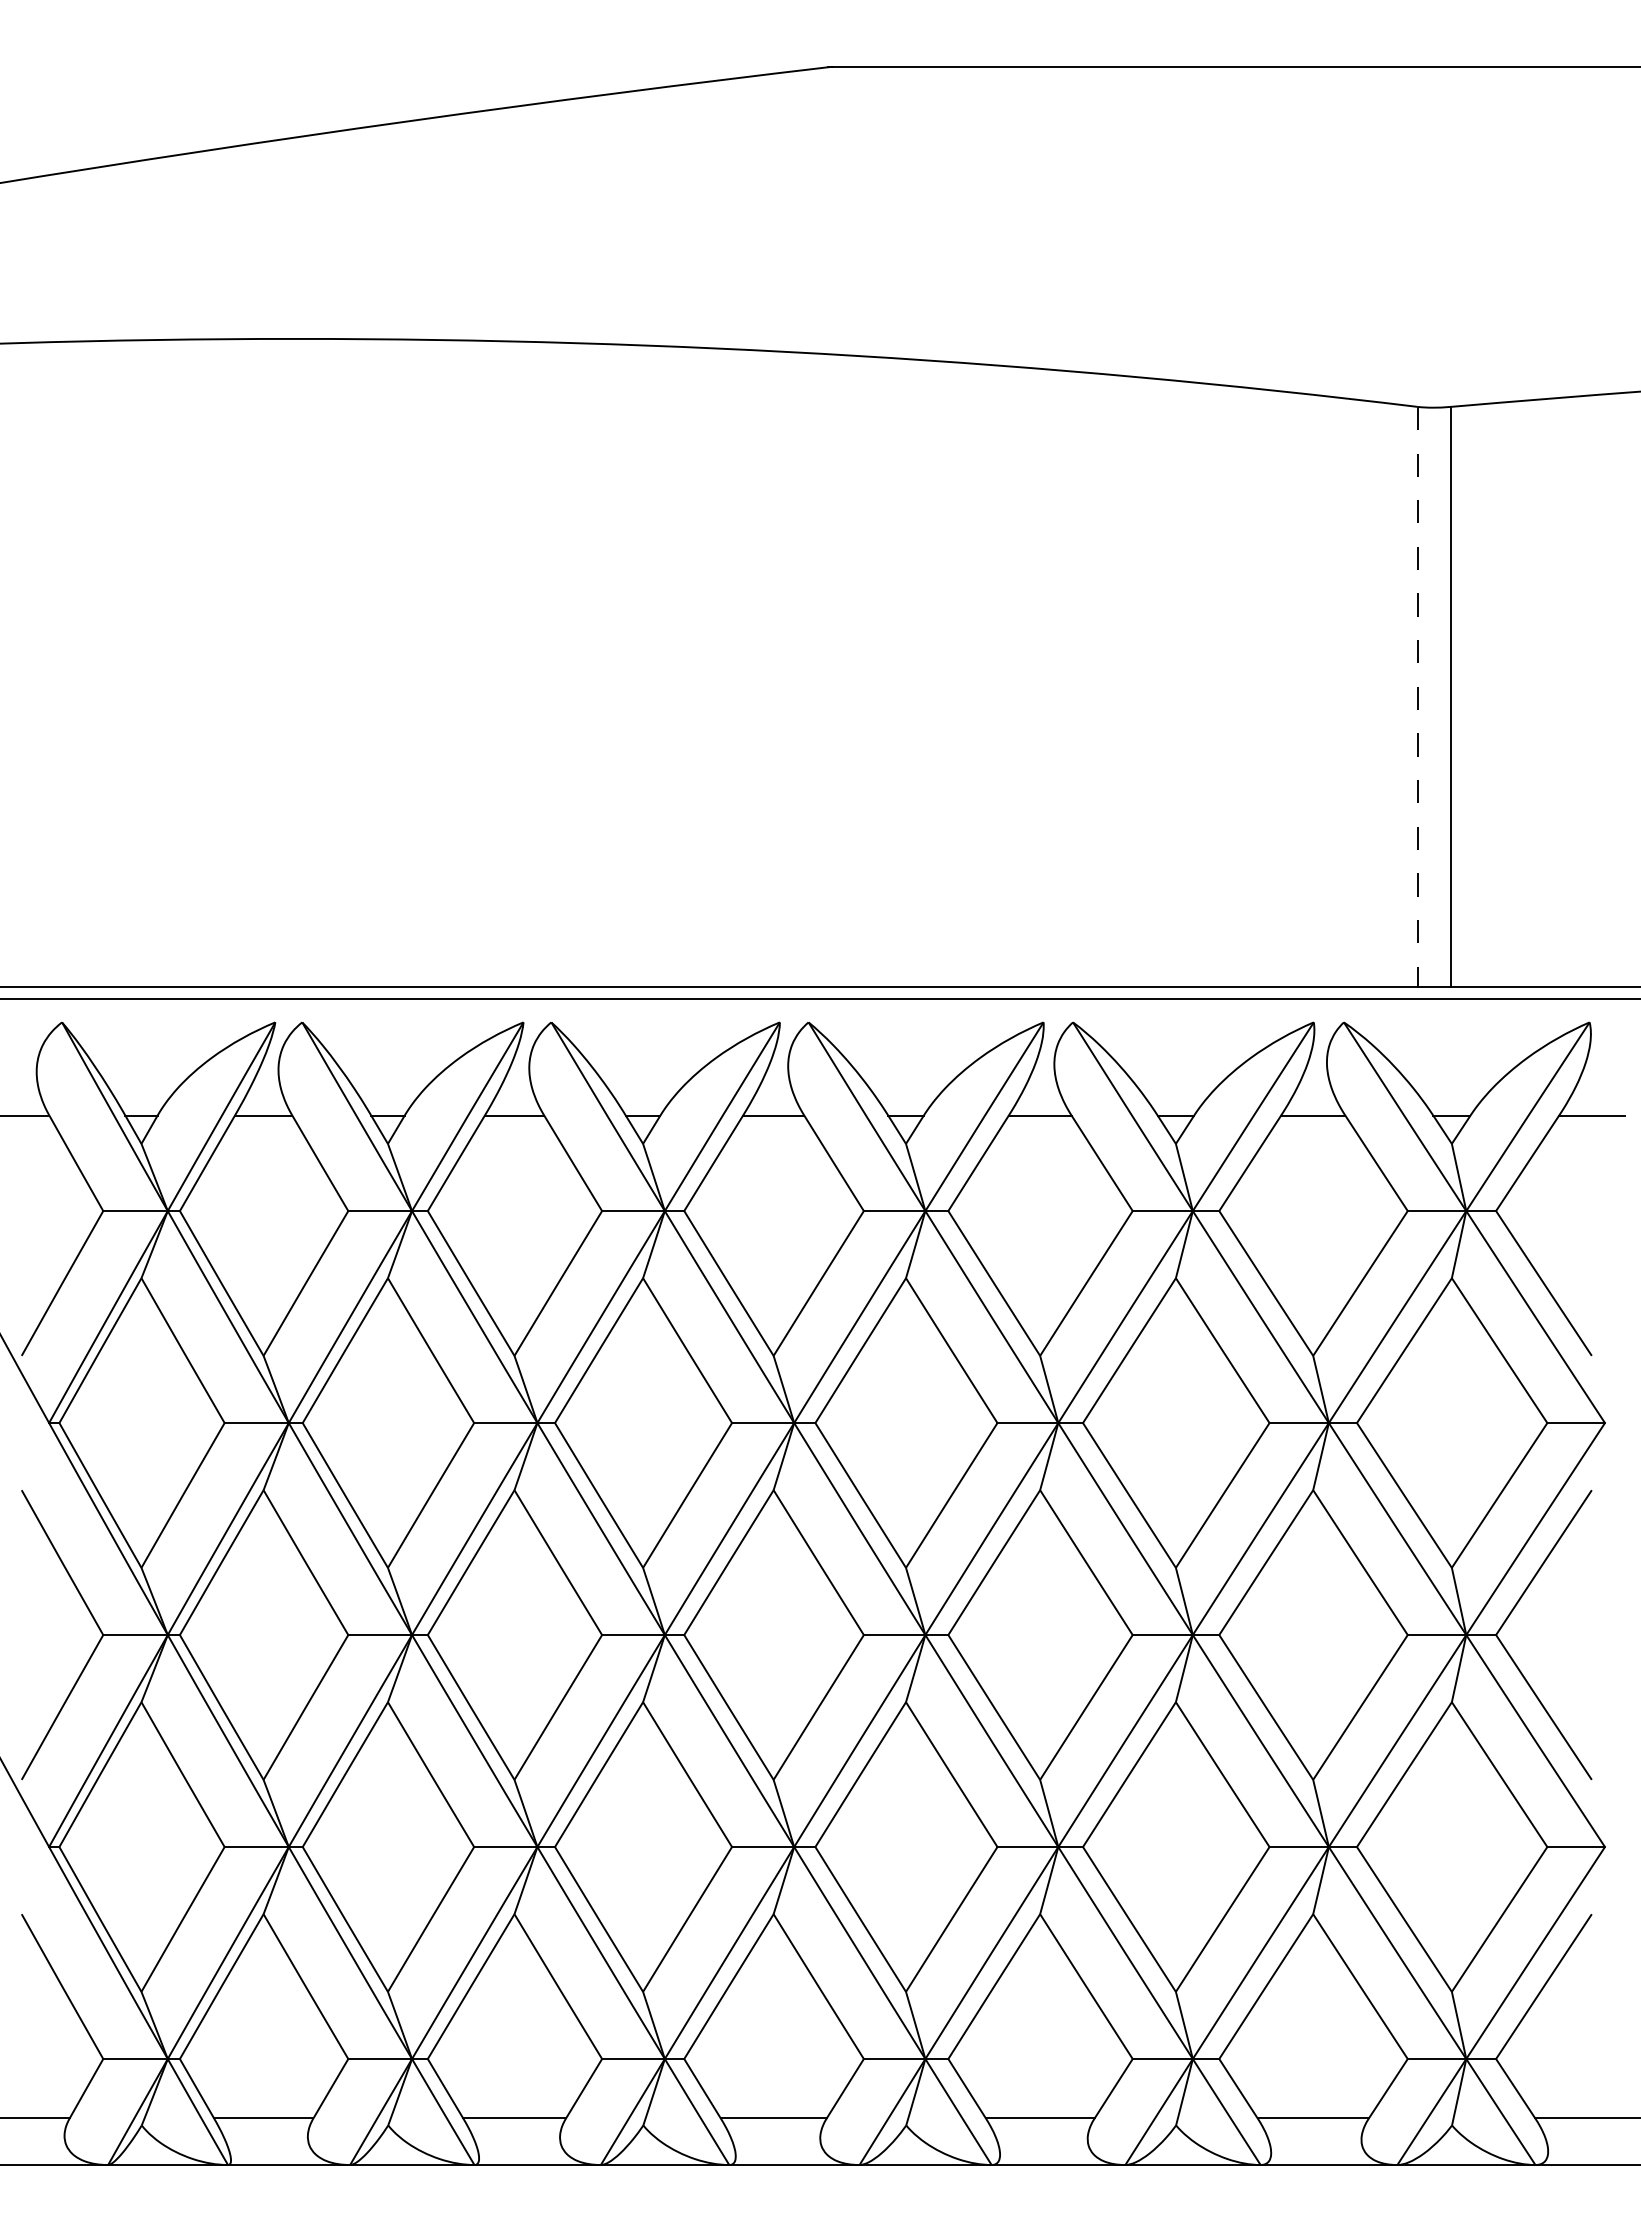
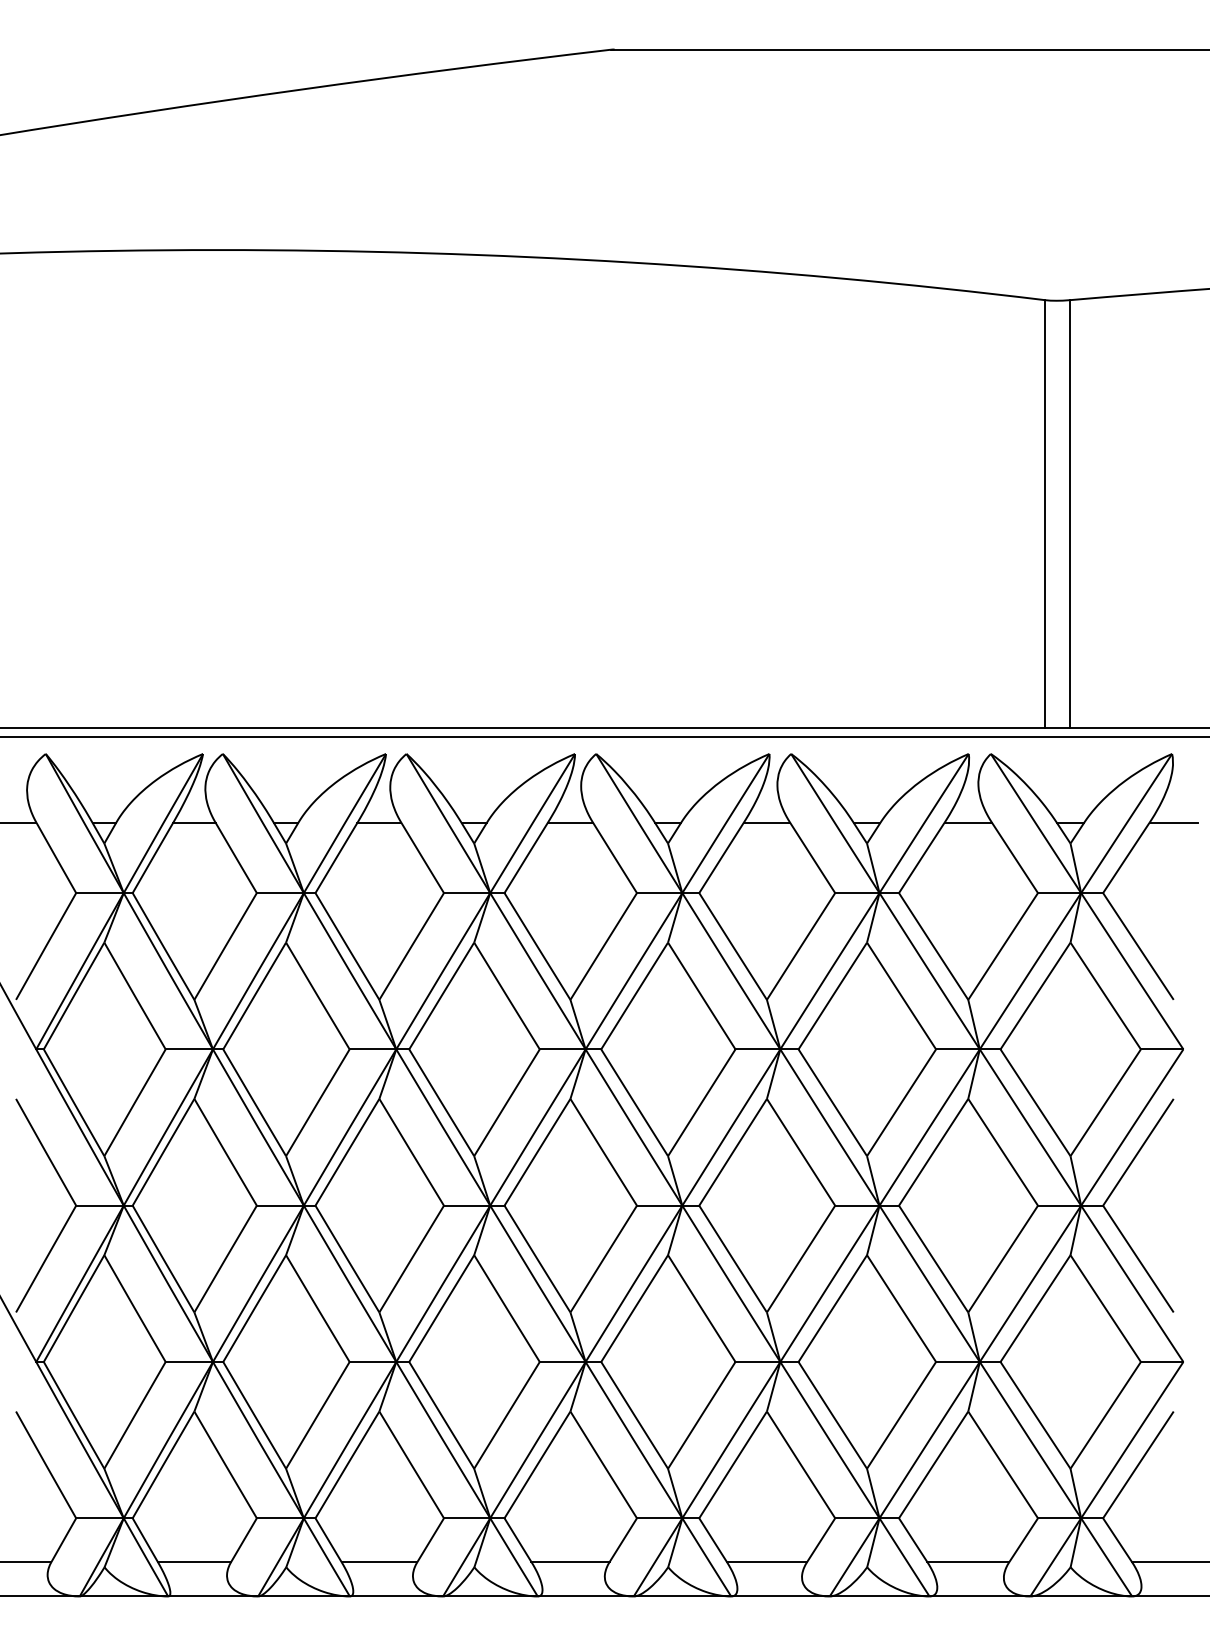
line: (1417, 697) -> (1045, 514), dashed -> solid

